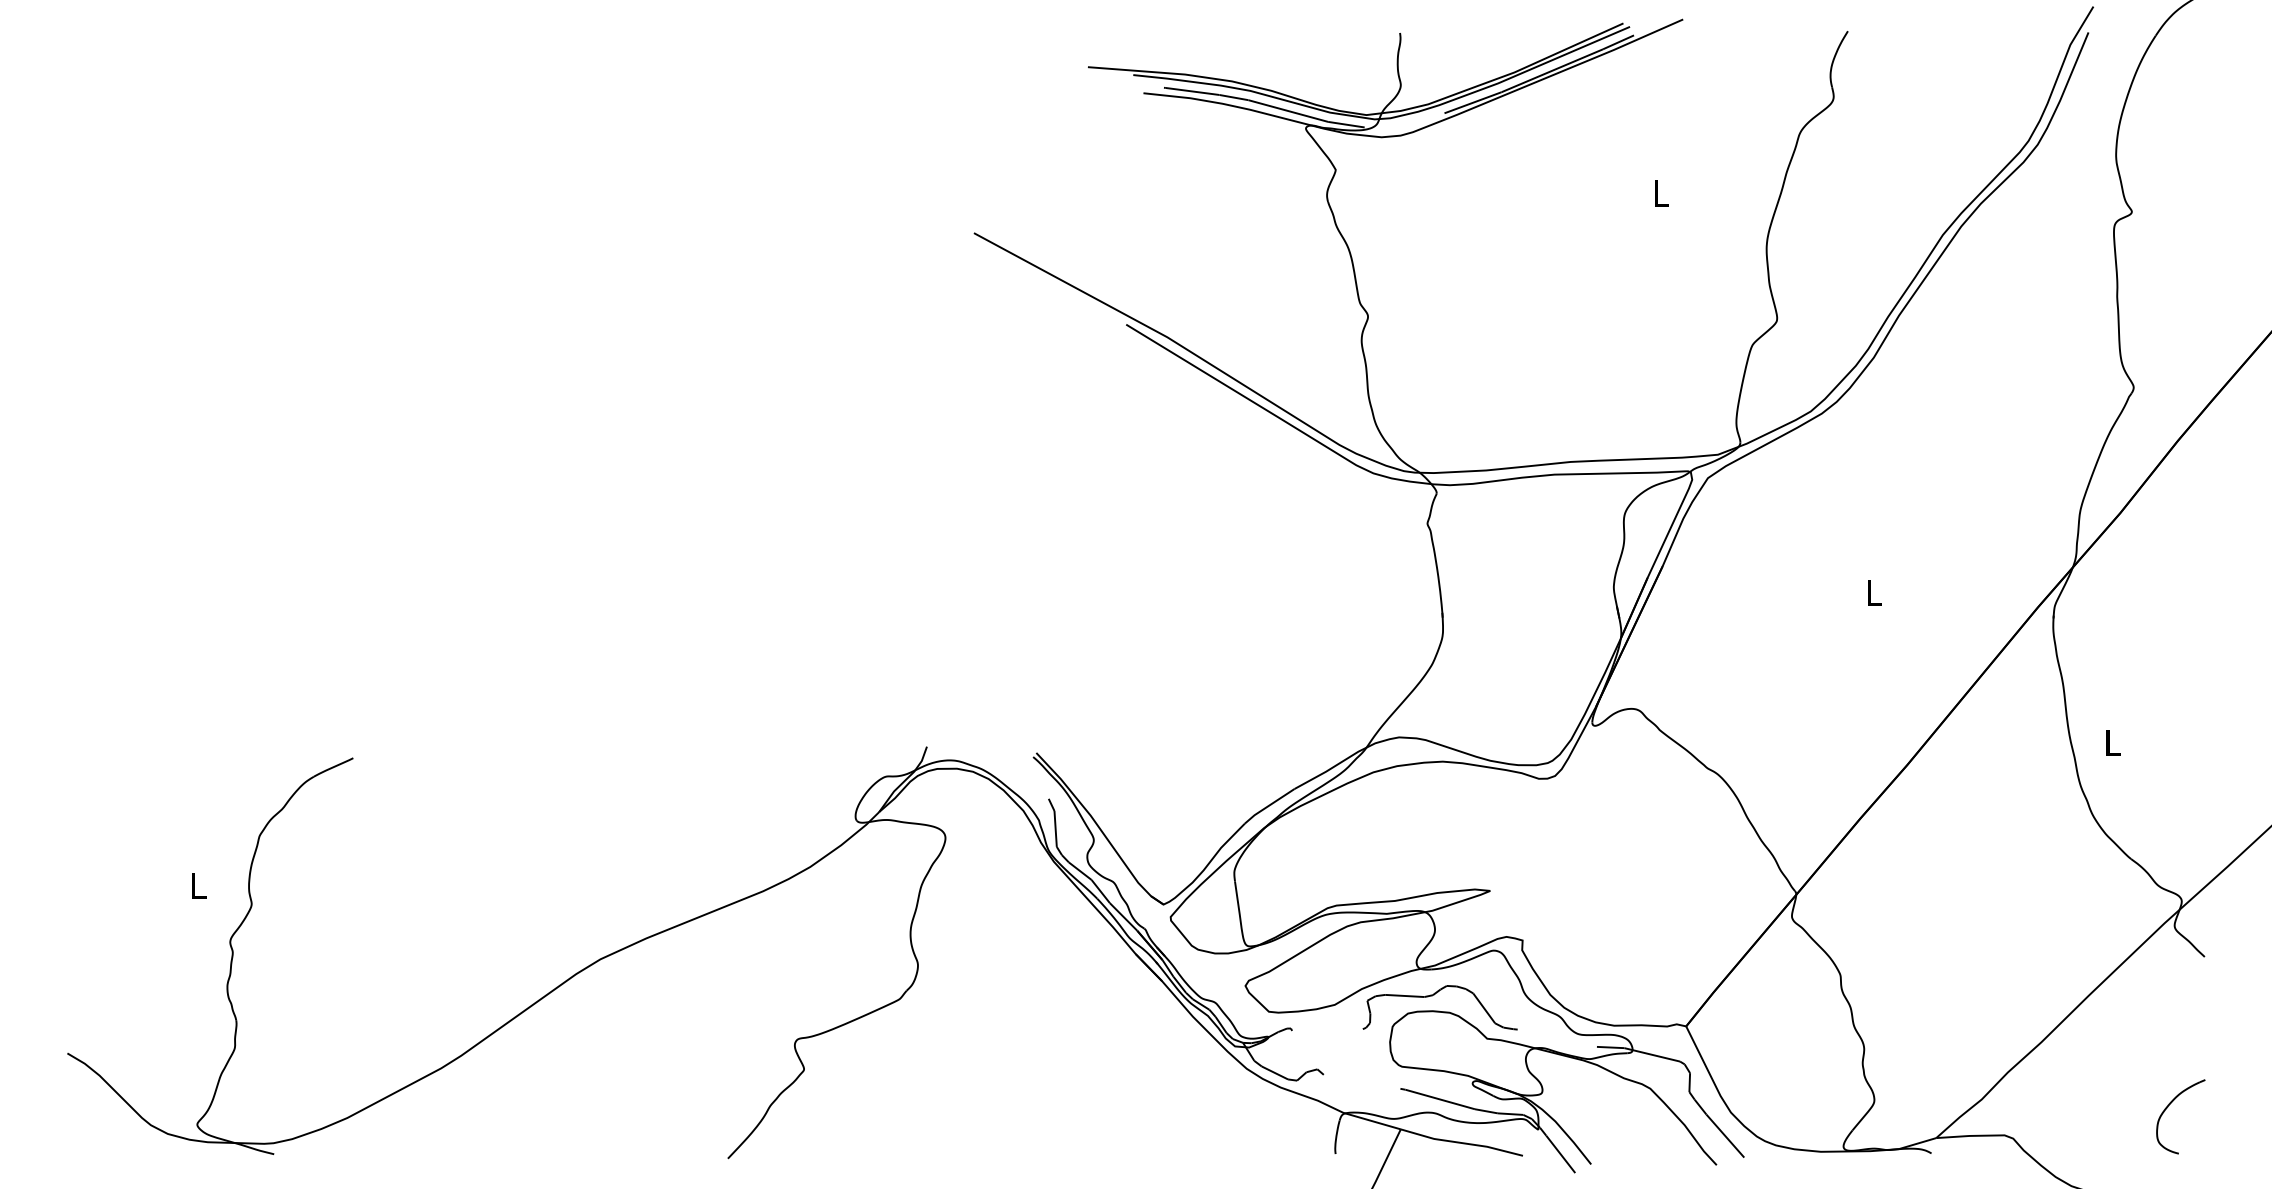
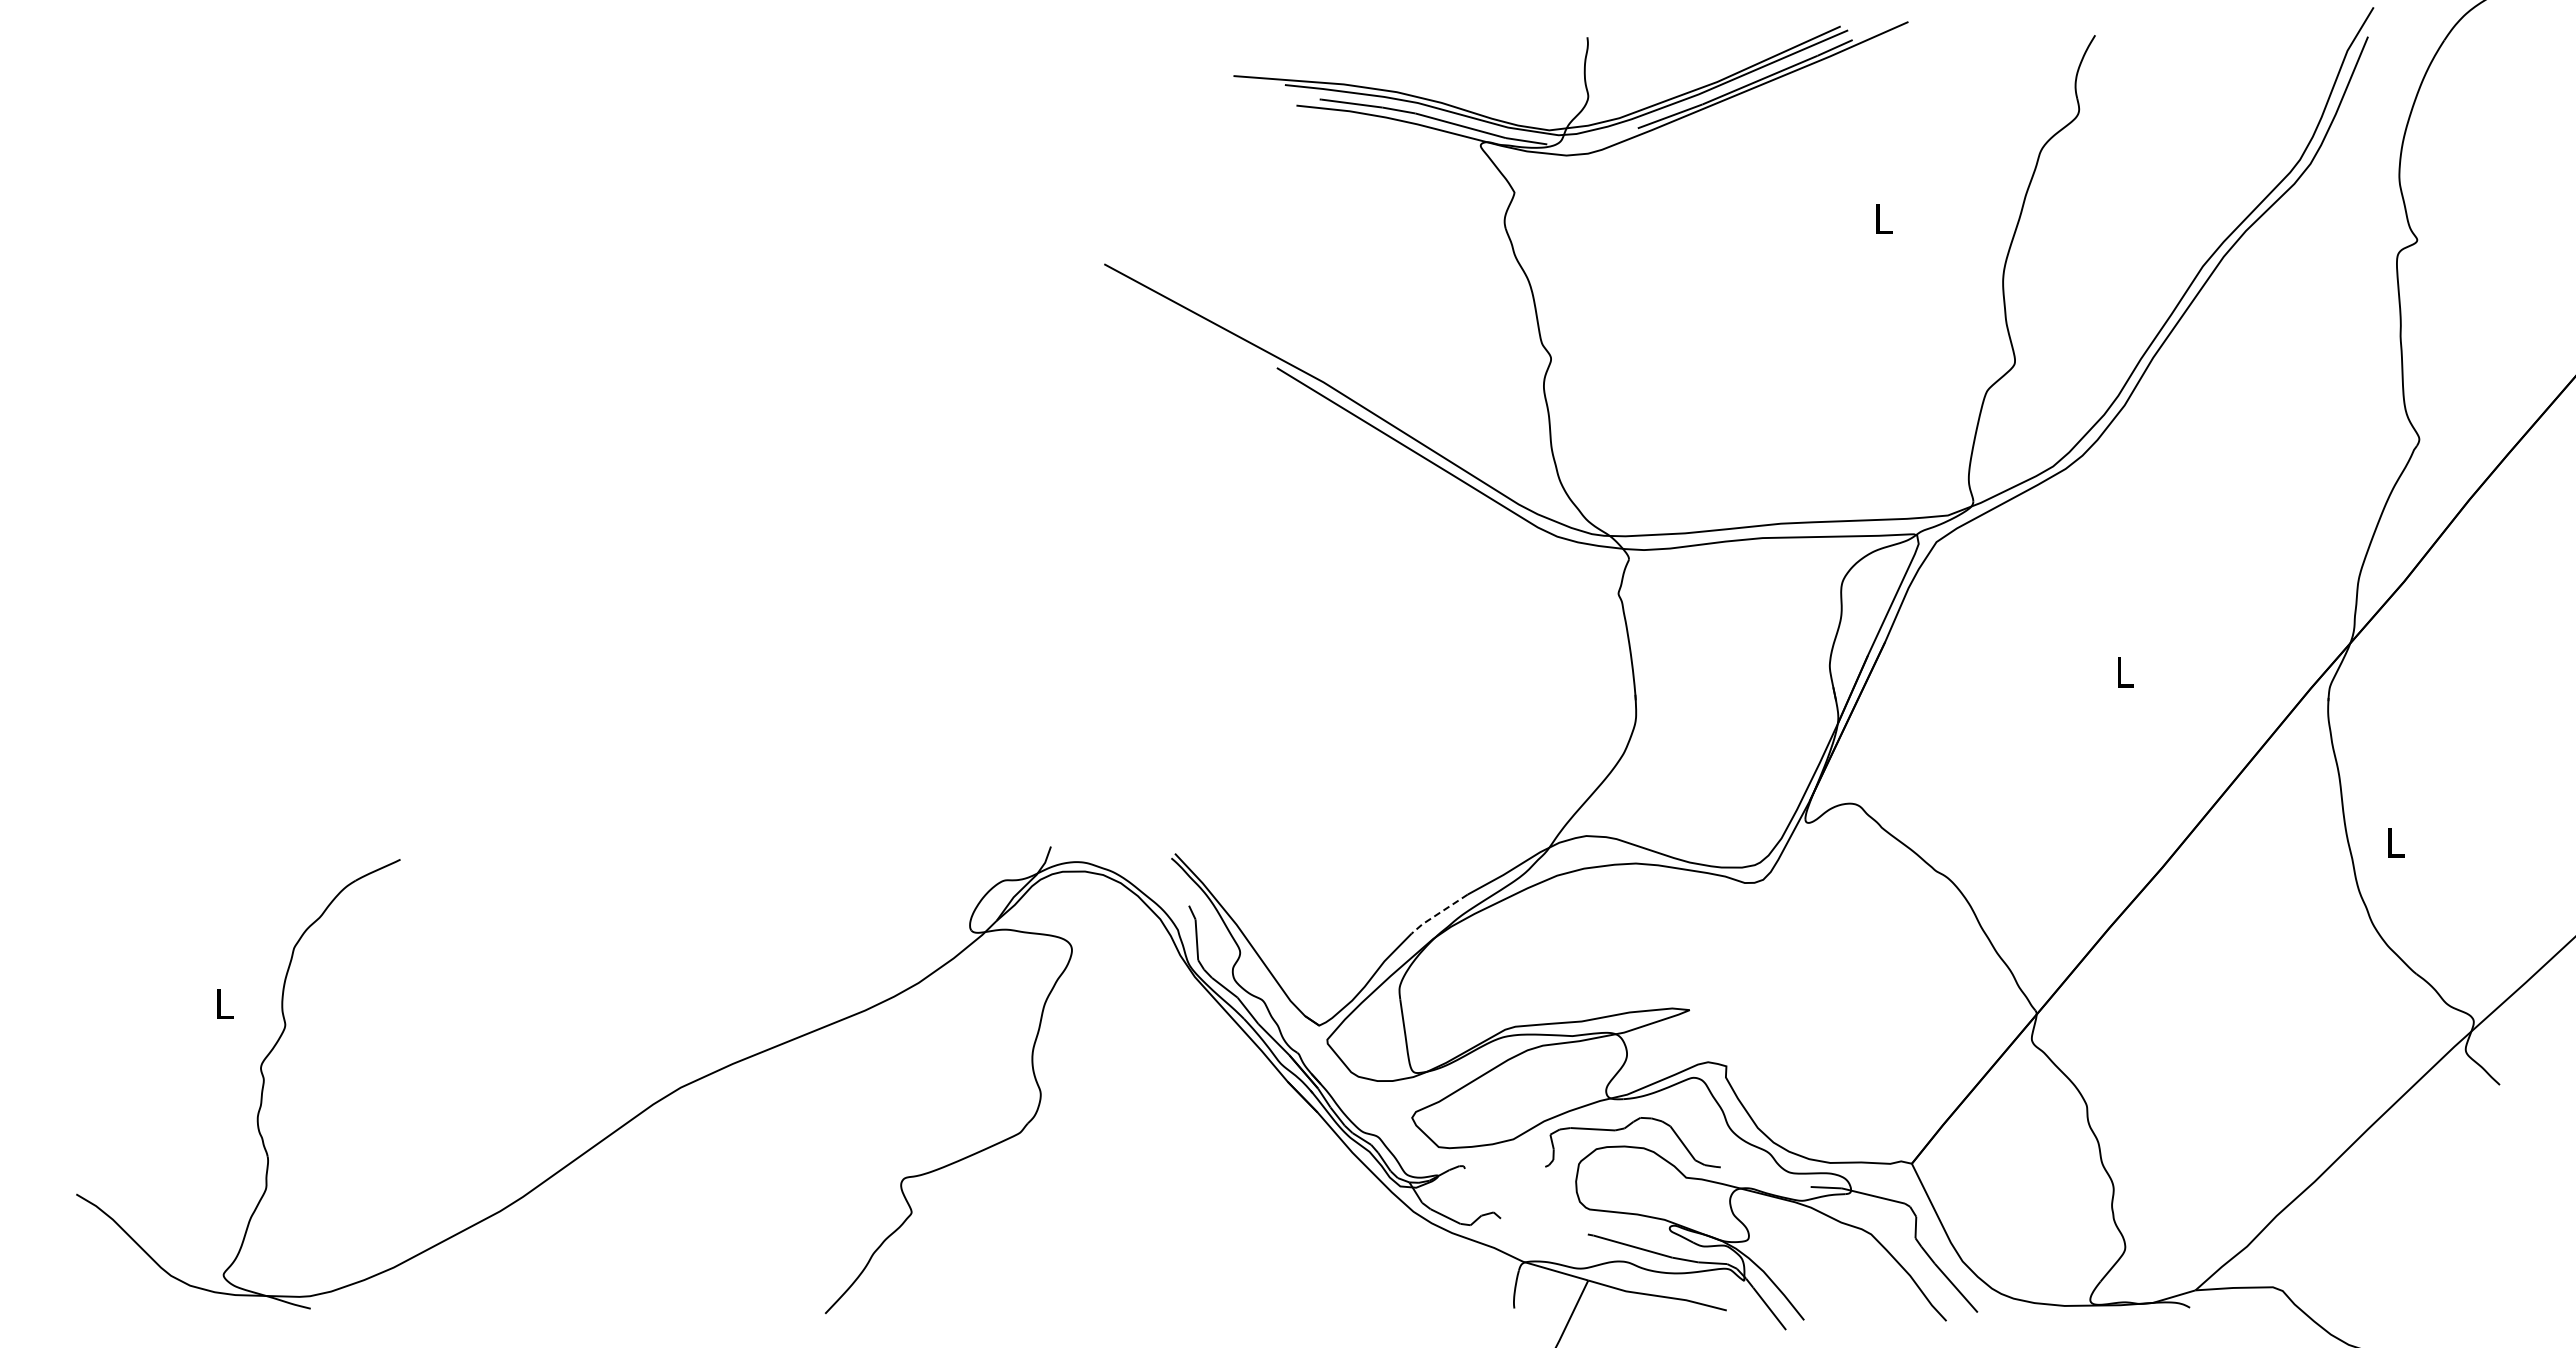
line: (1268, 806) -> (1438, 914), solid -> dashed
part: (2169, 1106) -> (2459, 1254), removed

